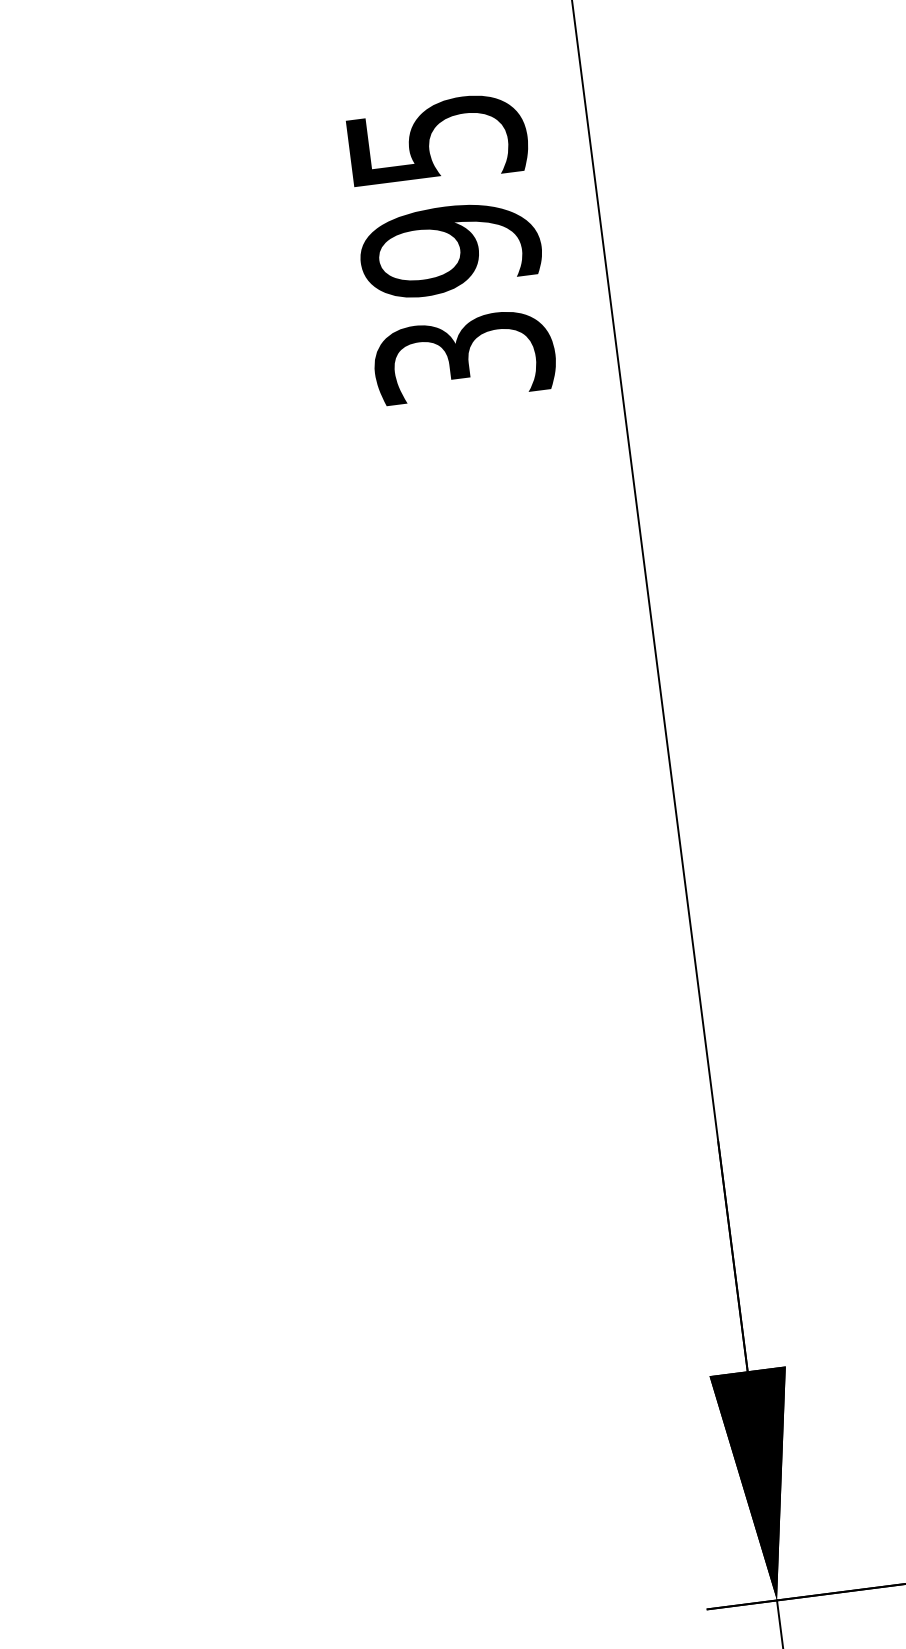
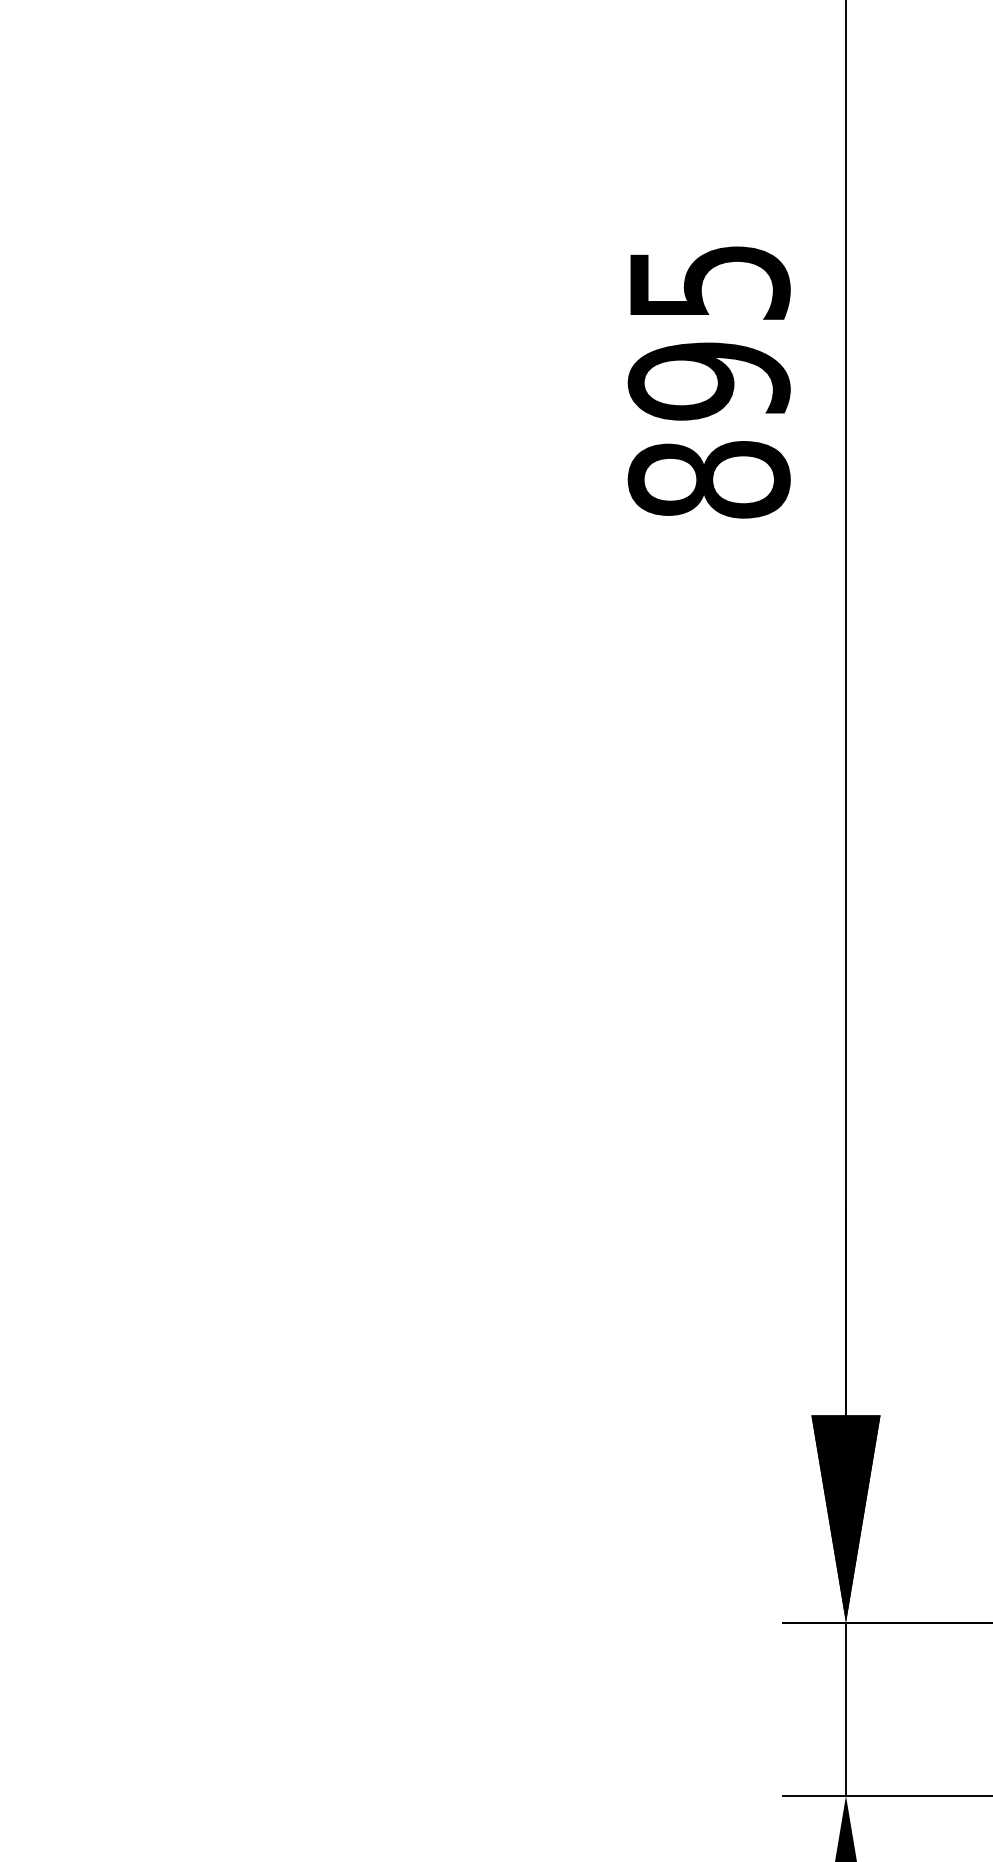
text: (463, 357) -> (708, 479), 395 -> 895

